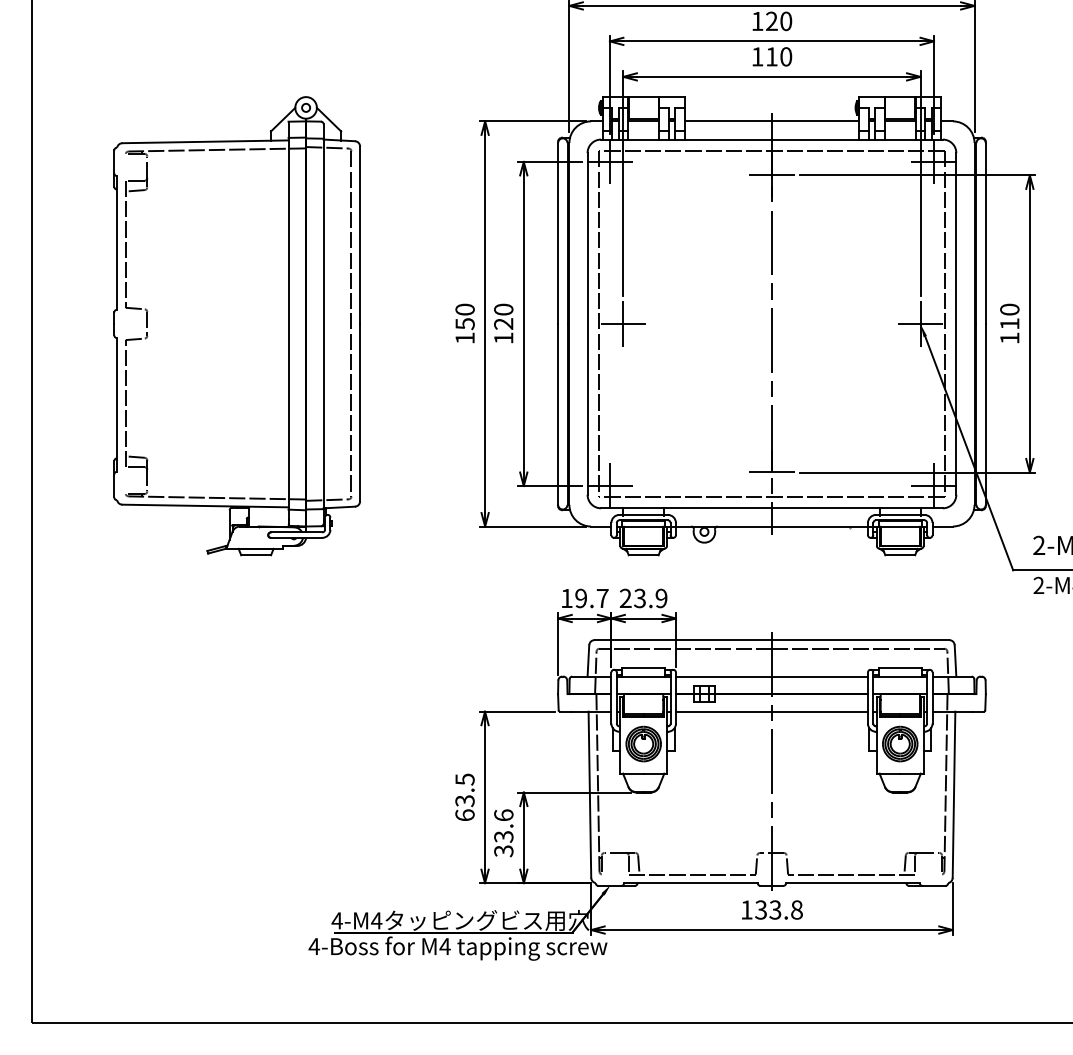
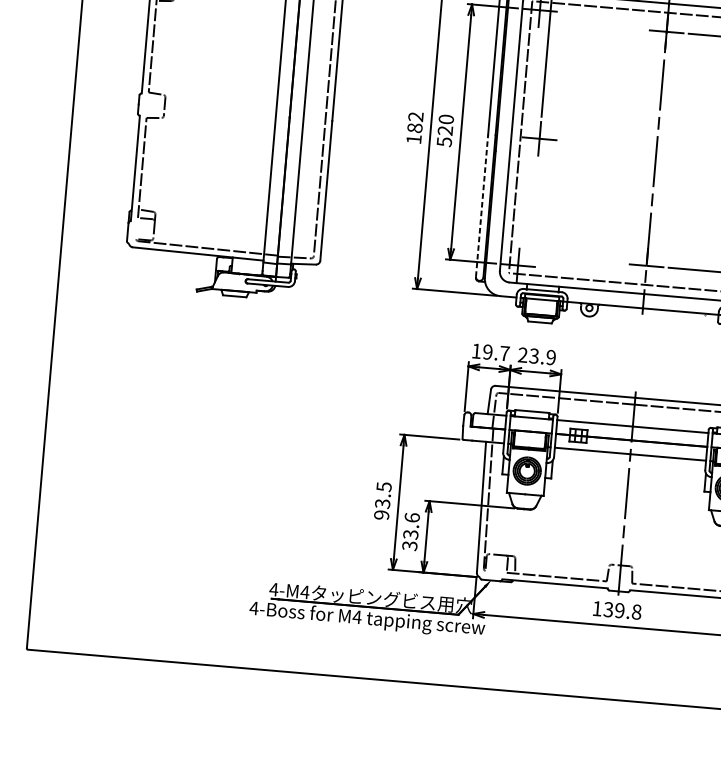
text: (464, 316) -> (415, 122), 150 -> 182
text: (503, 338) -> (444, 142), 120 -> 520
line: (558, 413) -> (482, 204), solid -> dashed
text: (464, 815) -> (381, 515), 63.5 -> 93.5
text: (775, 909) -> (619, 610), 133.8 -> 139.8

